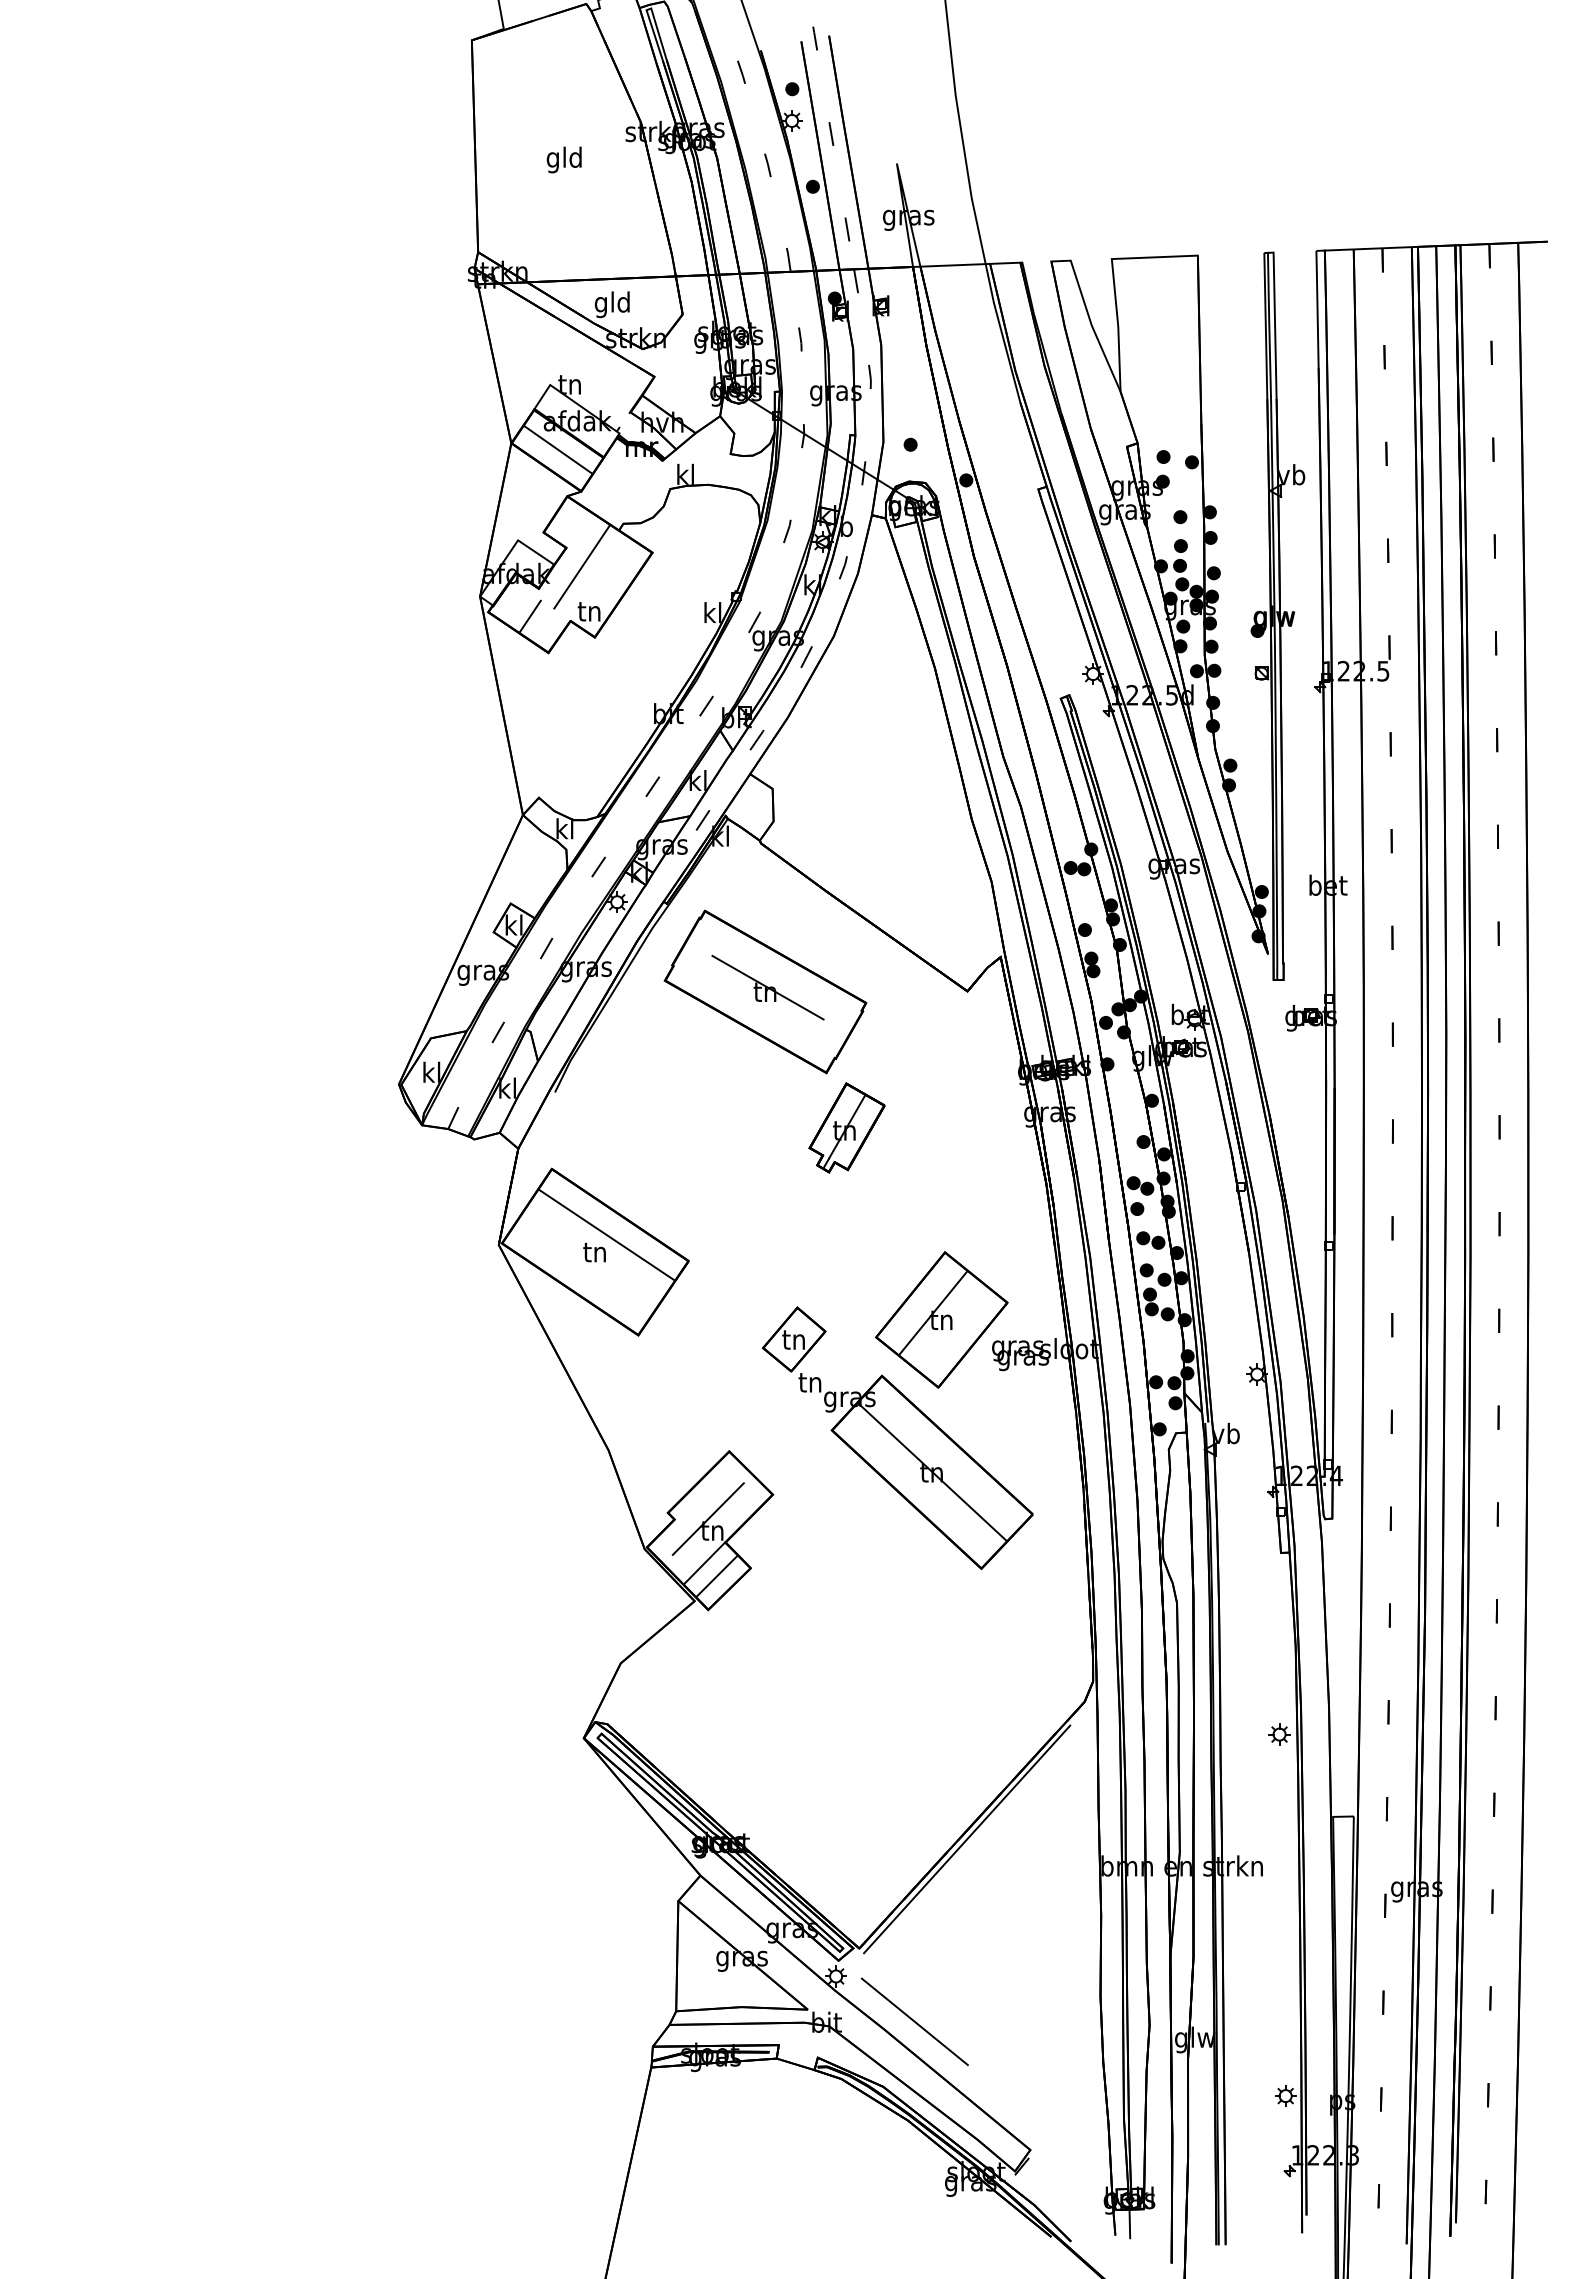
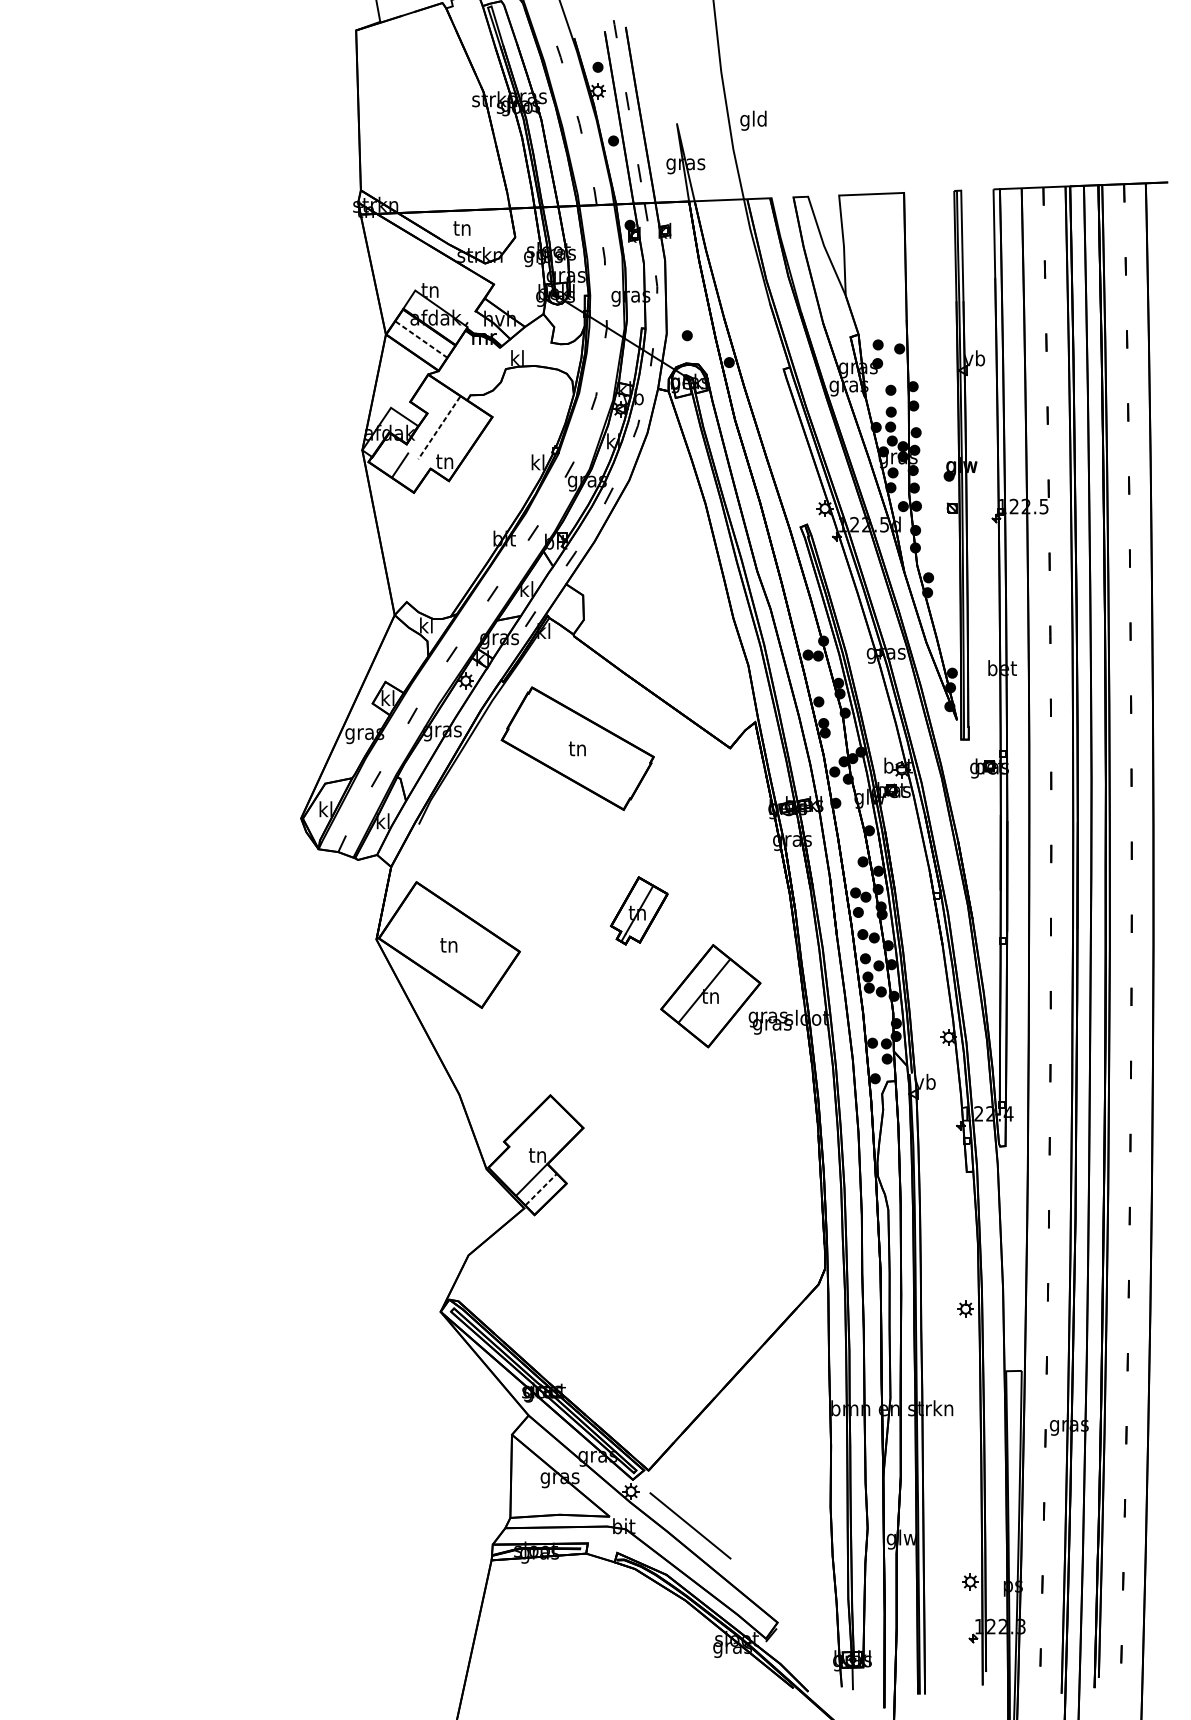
text: (563, 159) -> (752, 120), moved
text: (611, 304) -> (461, 229), gld -> tn
line: (558, 450) -> (421, 340), solid -> dashed
line: (581, 567) -> (438, 428), solid -> dashed
line: (767, 987) -> (579, 745), removed
part: (846, 1127) -> (638, 910), moved
line: (606, 1234) -> (457, 931), removed
part: (897, 1438) -> (677, 1085), removed
line: (707, 1518) -> (533, 1146), removed
line: (717, 1576) -> (541, 1189), solid -> dashed
line: (967, 1839) -> (730, 1388), removed

